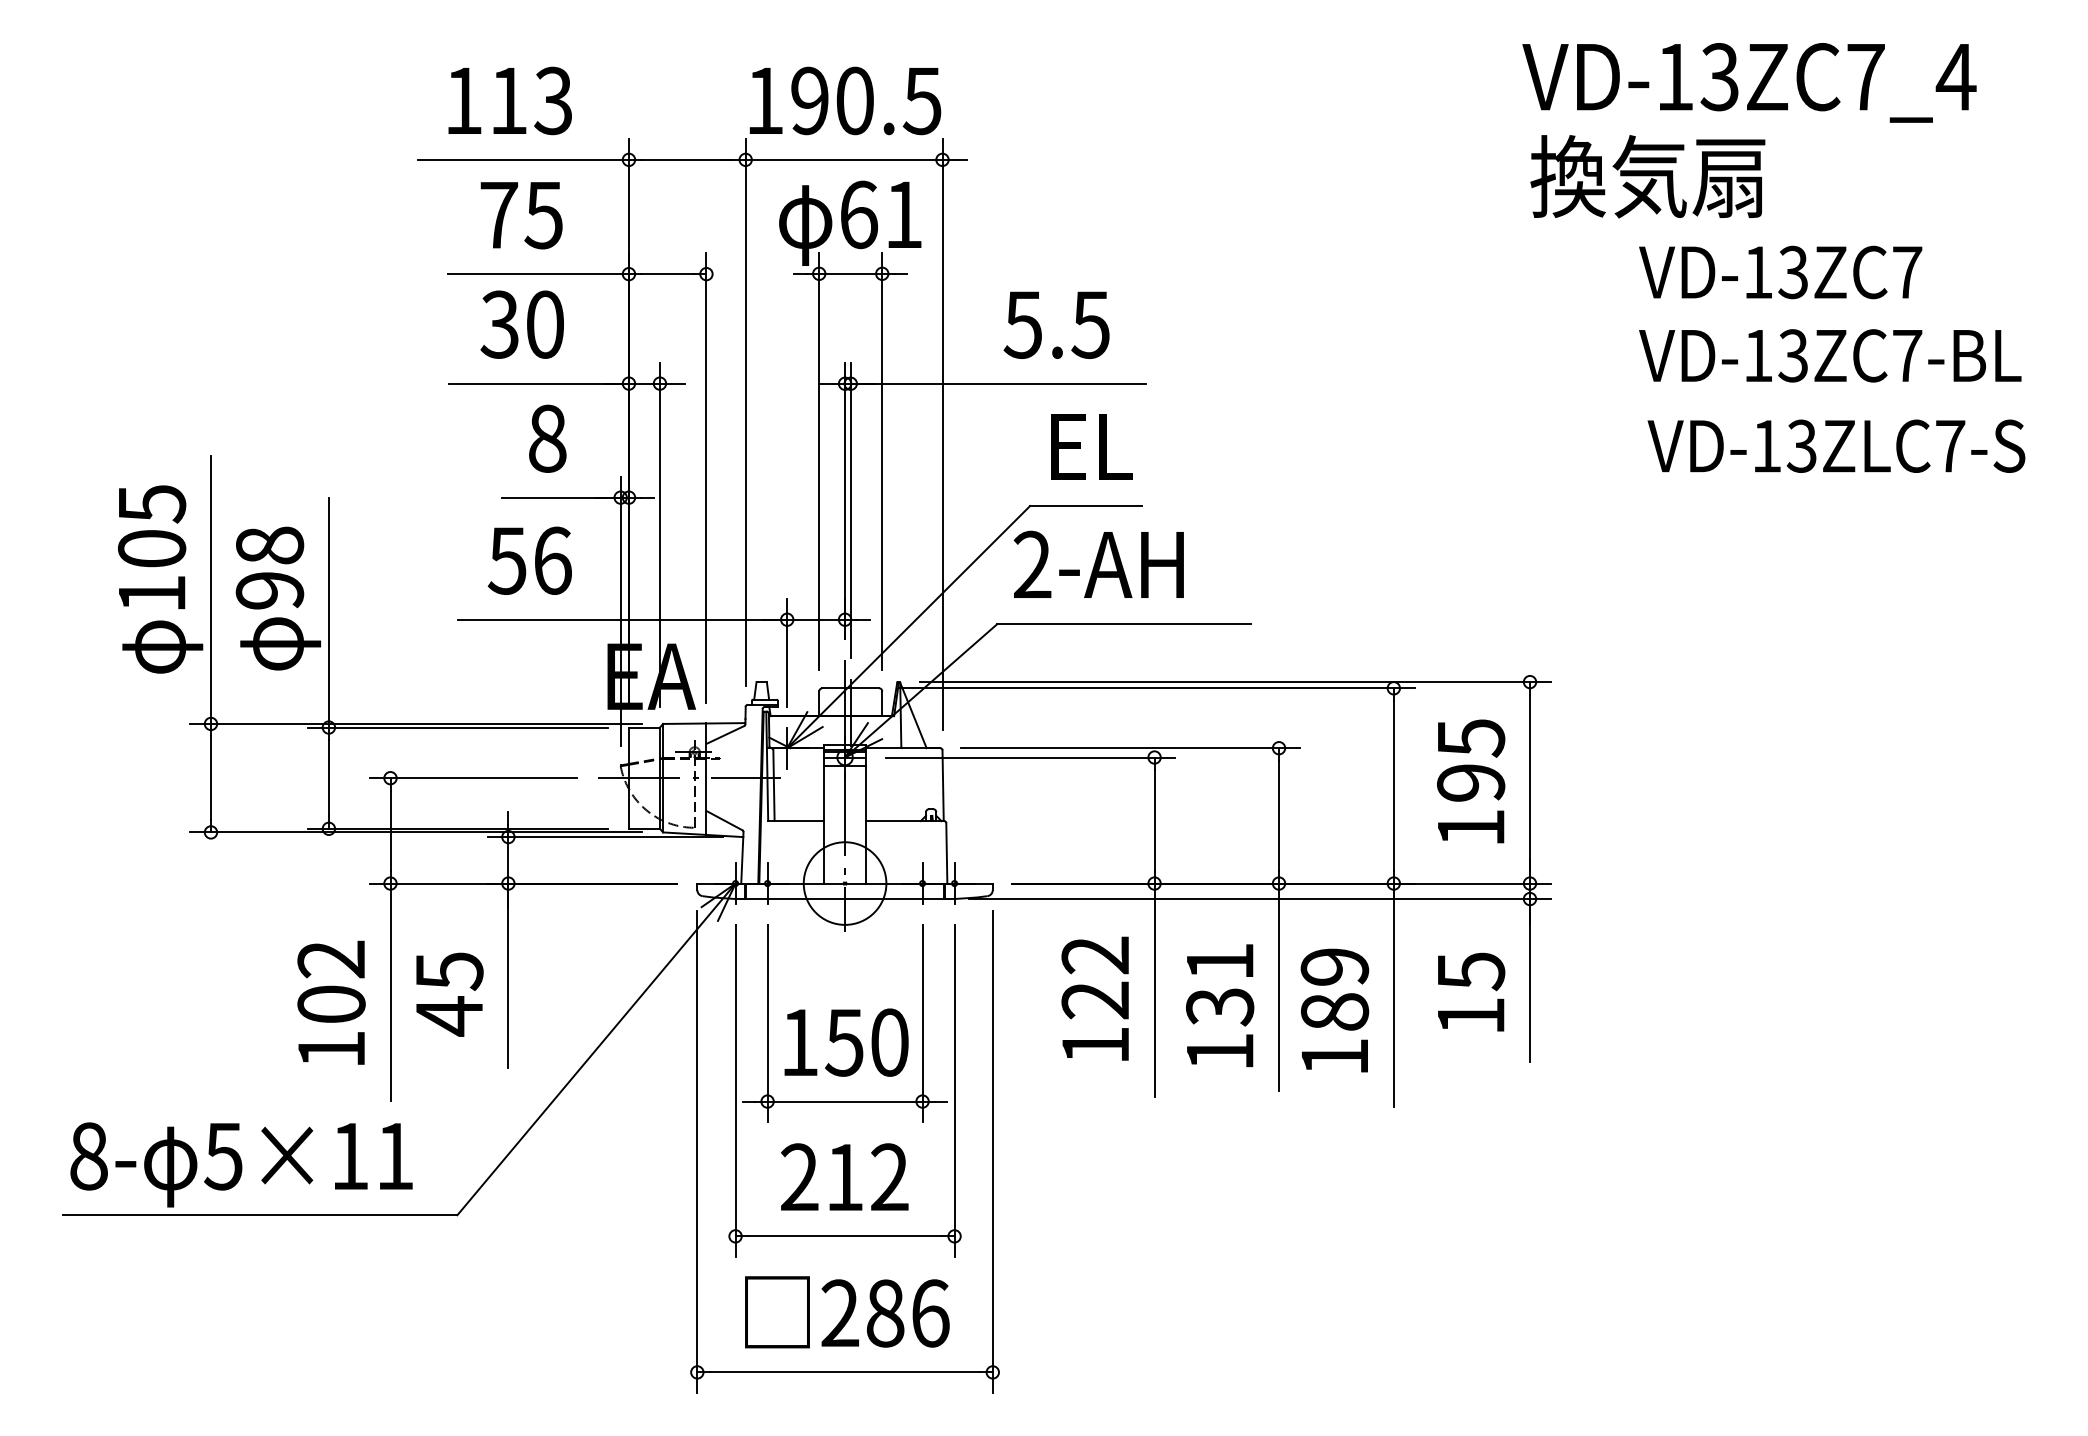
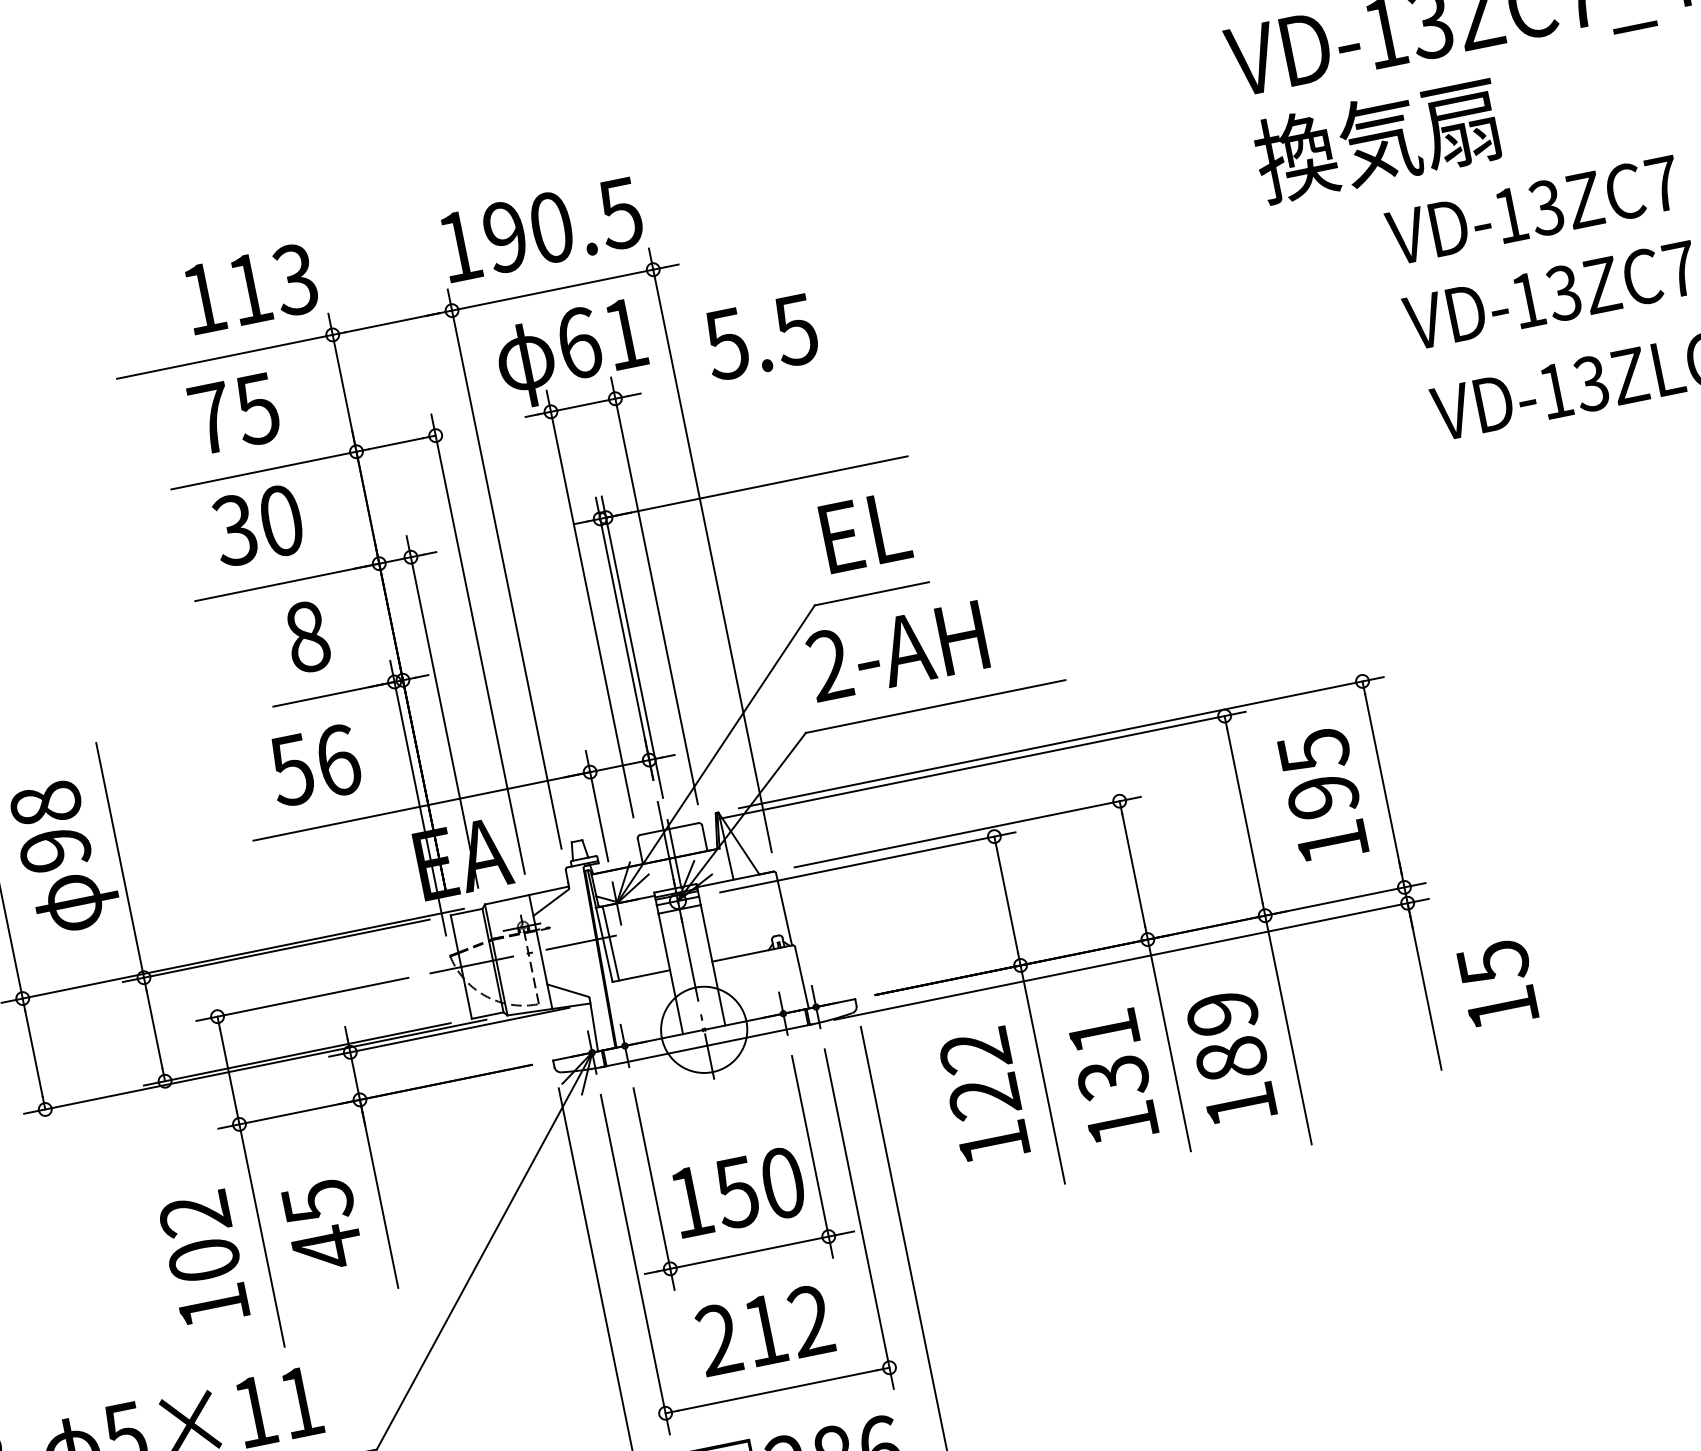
text: (509, 100) -> (250, 288), moved
text: (1056, 324) -> (760, 336), moved
text: (1471, 991) -> (1497, 983), moved

